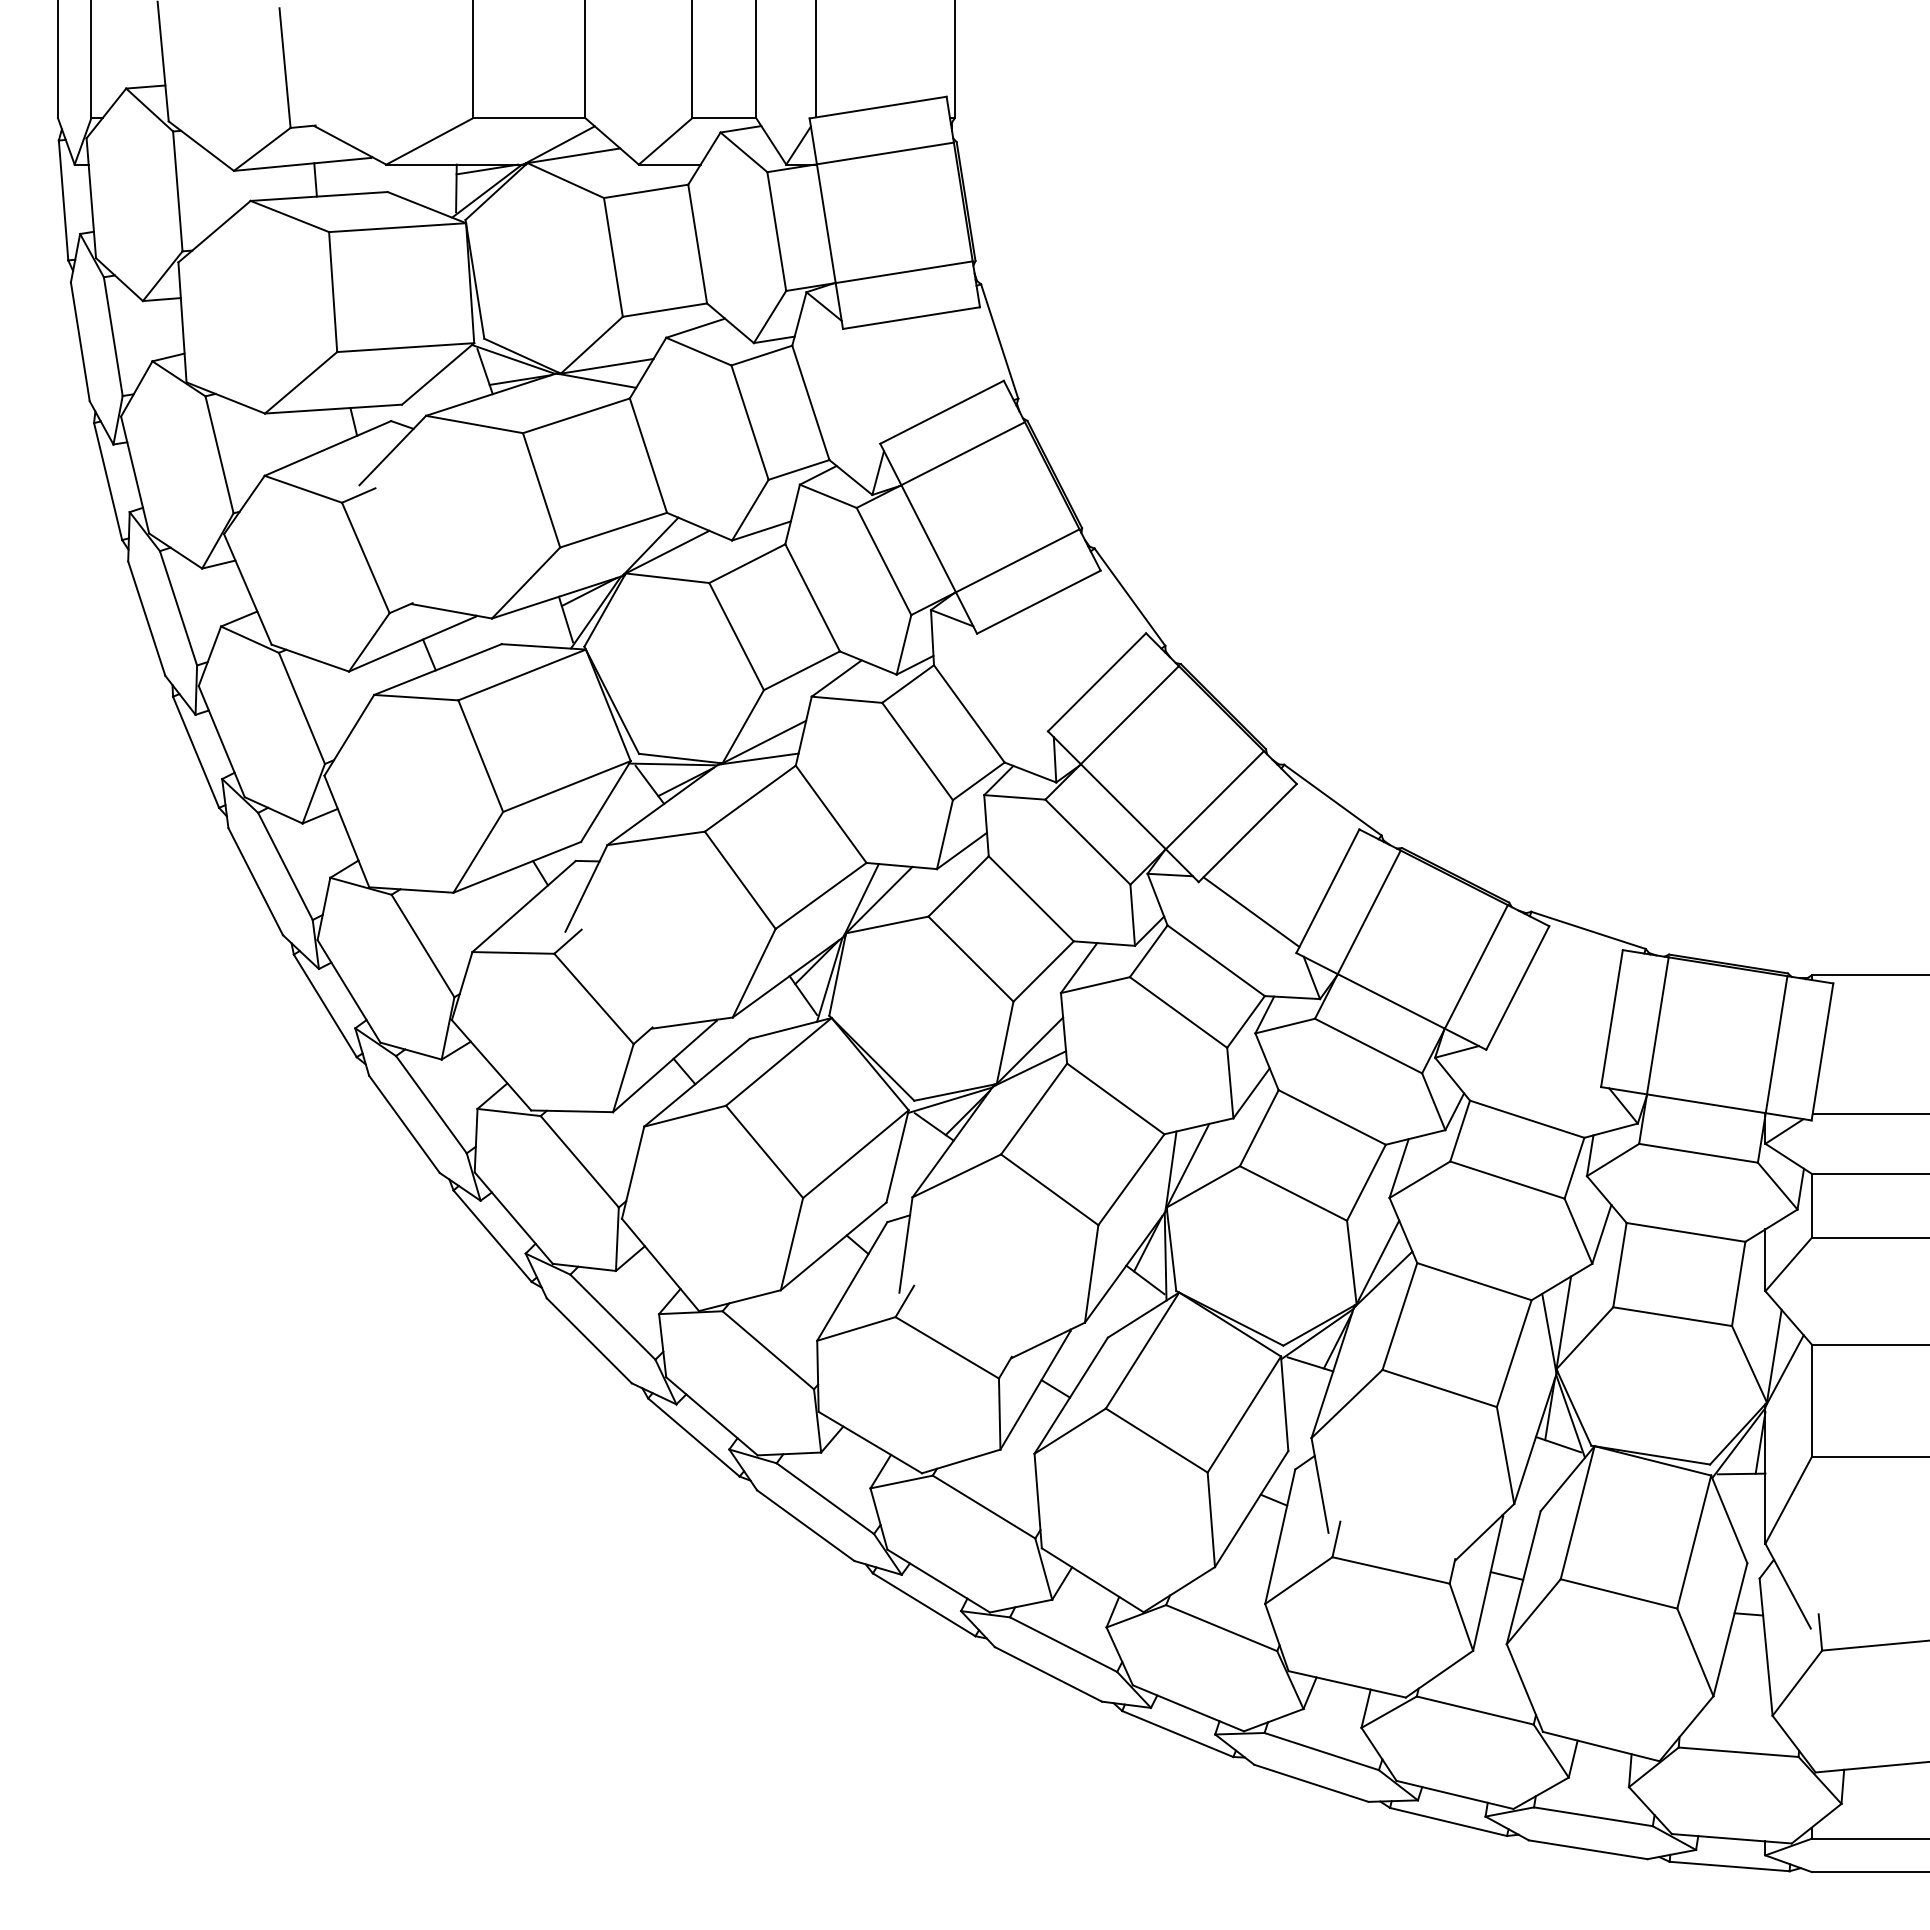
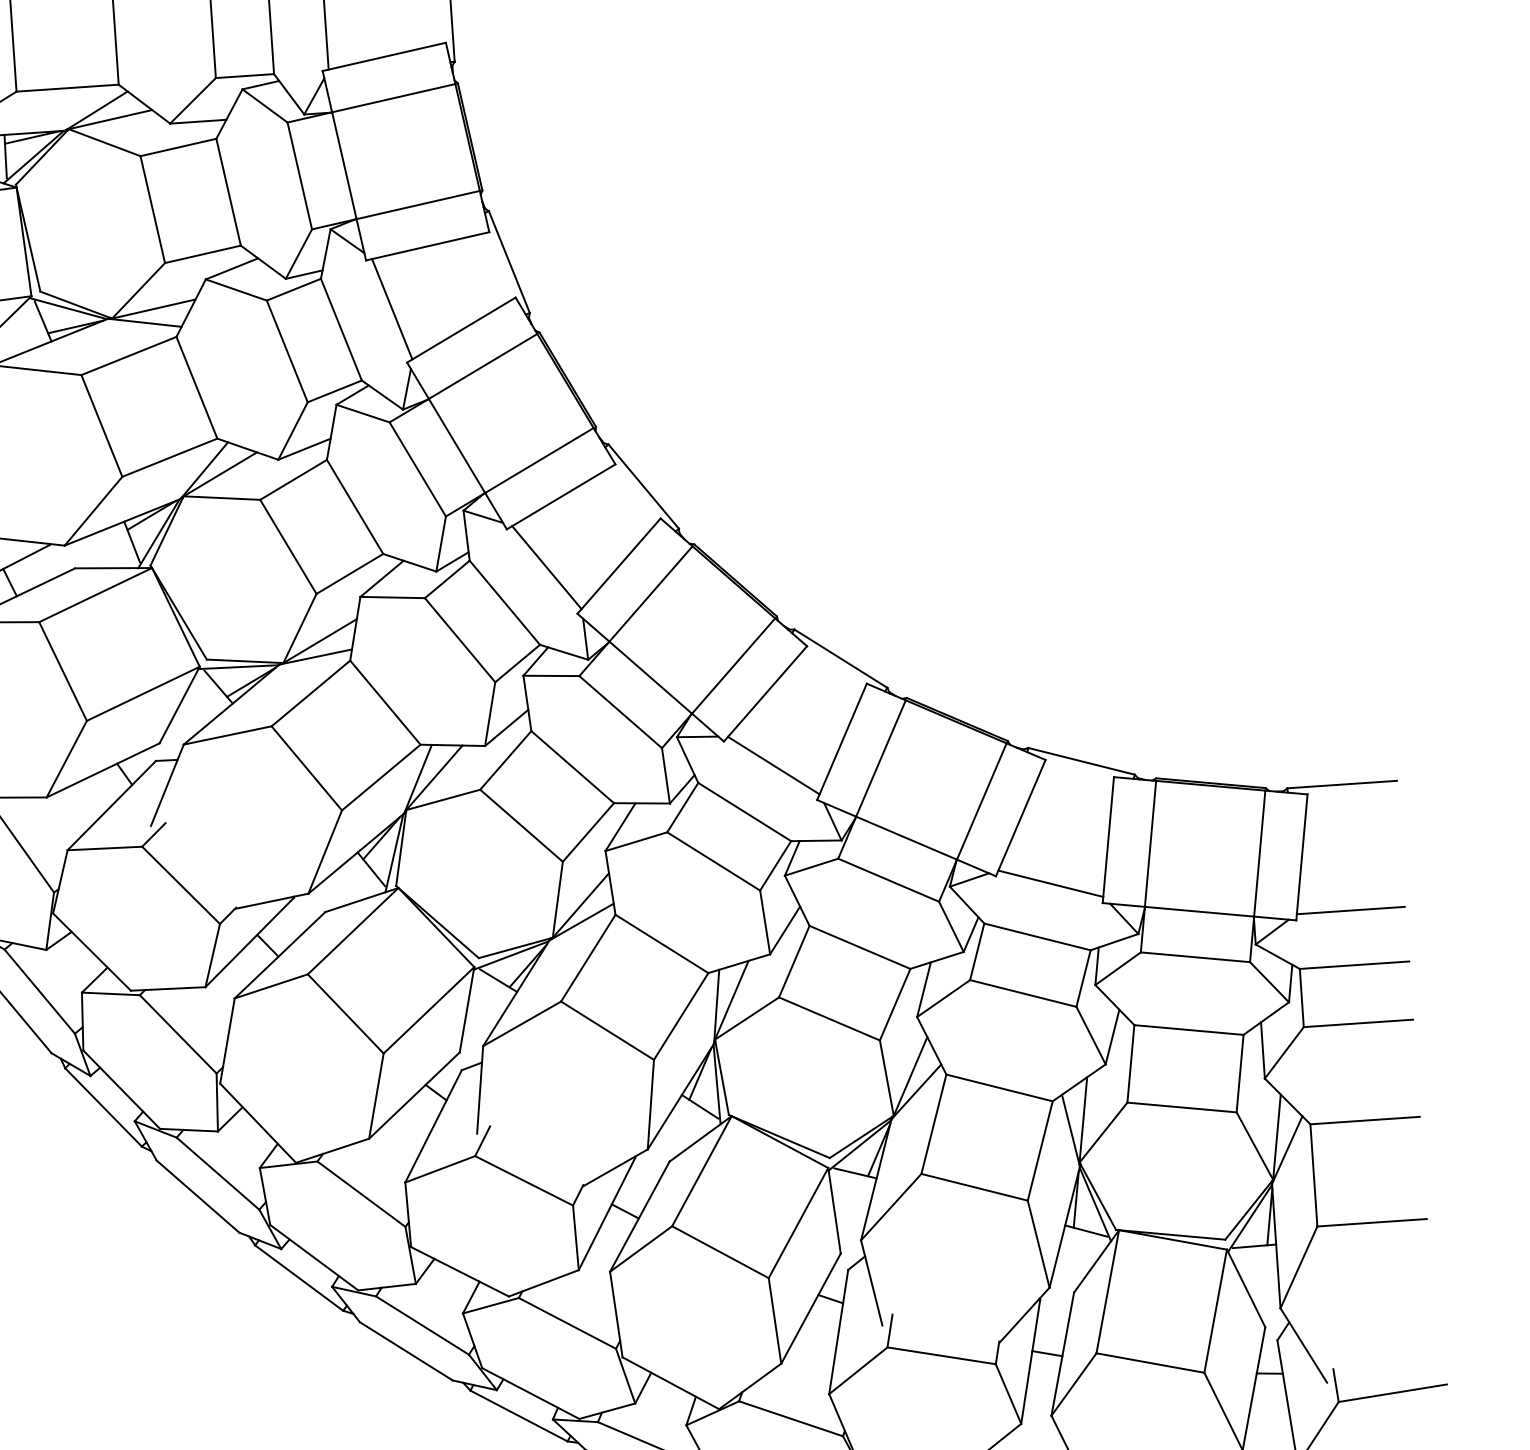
line: (867, 383) -> (391, 308), added
line: (1017, 678) -> (546, 567), added
line: (1545, 1061) -> (1050, 883), added

